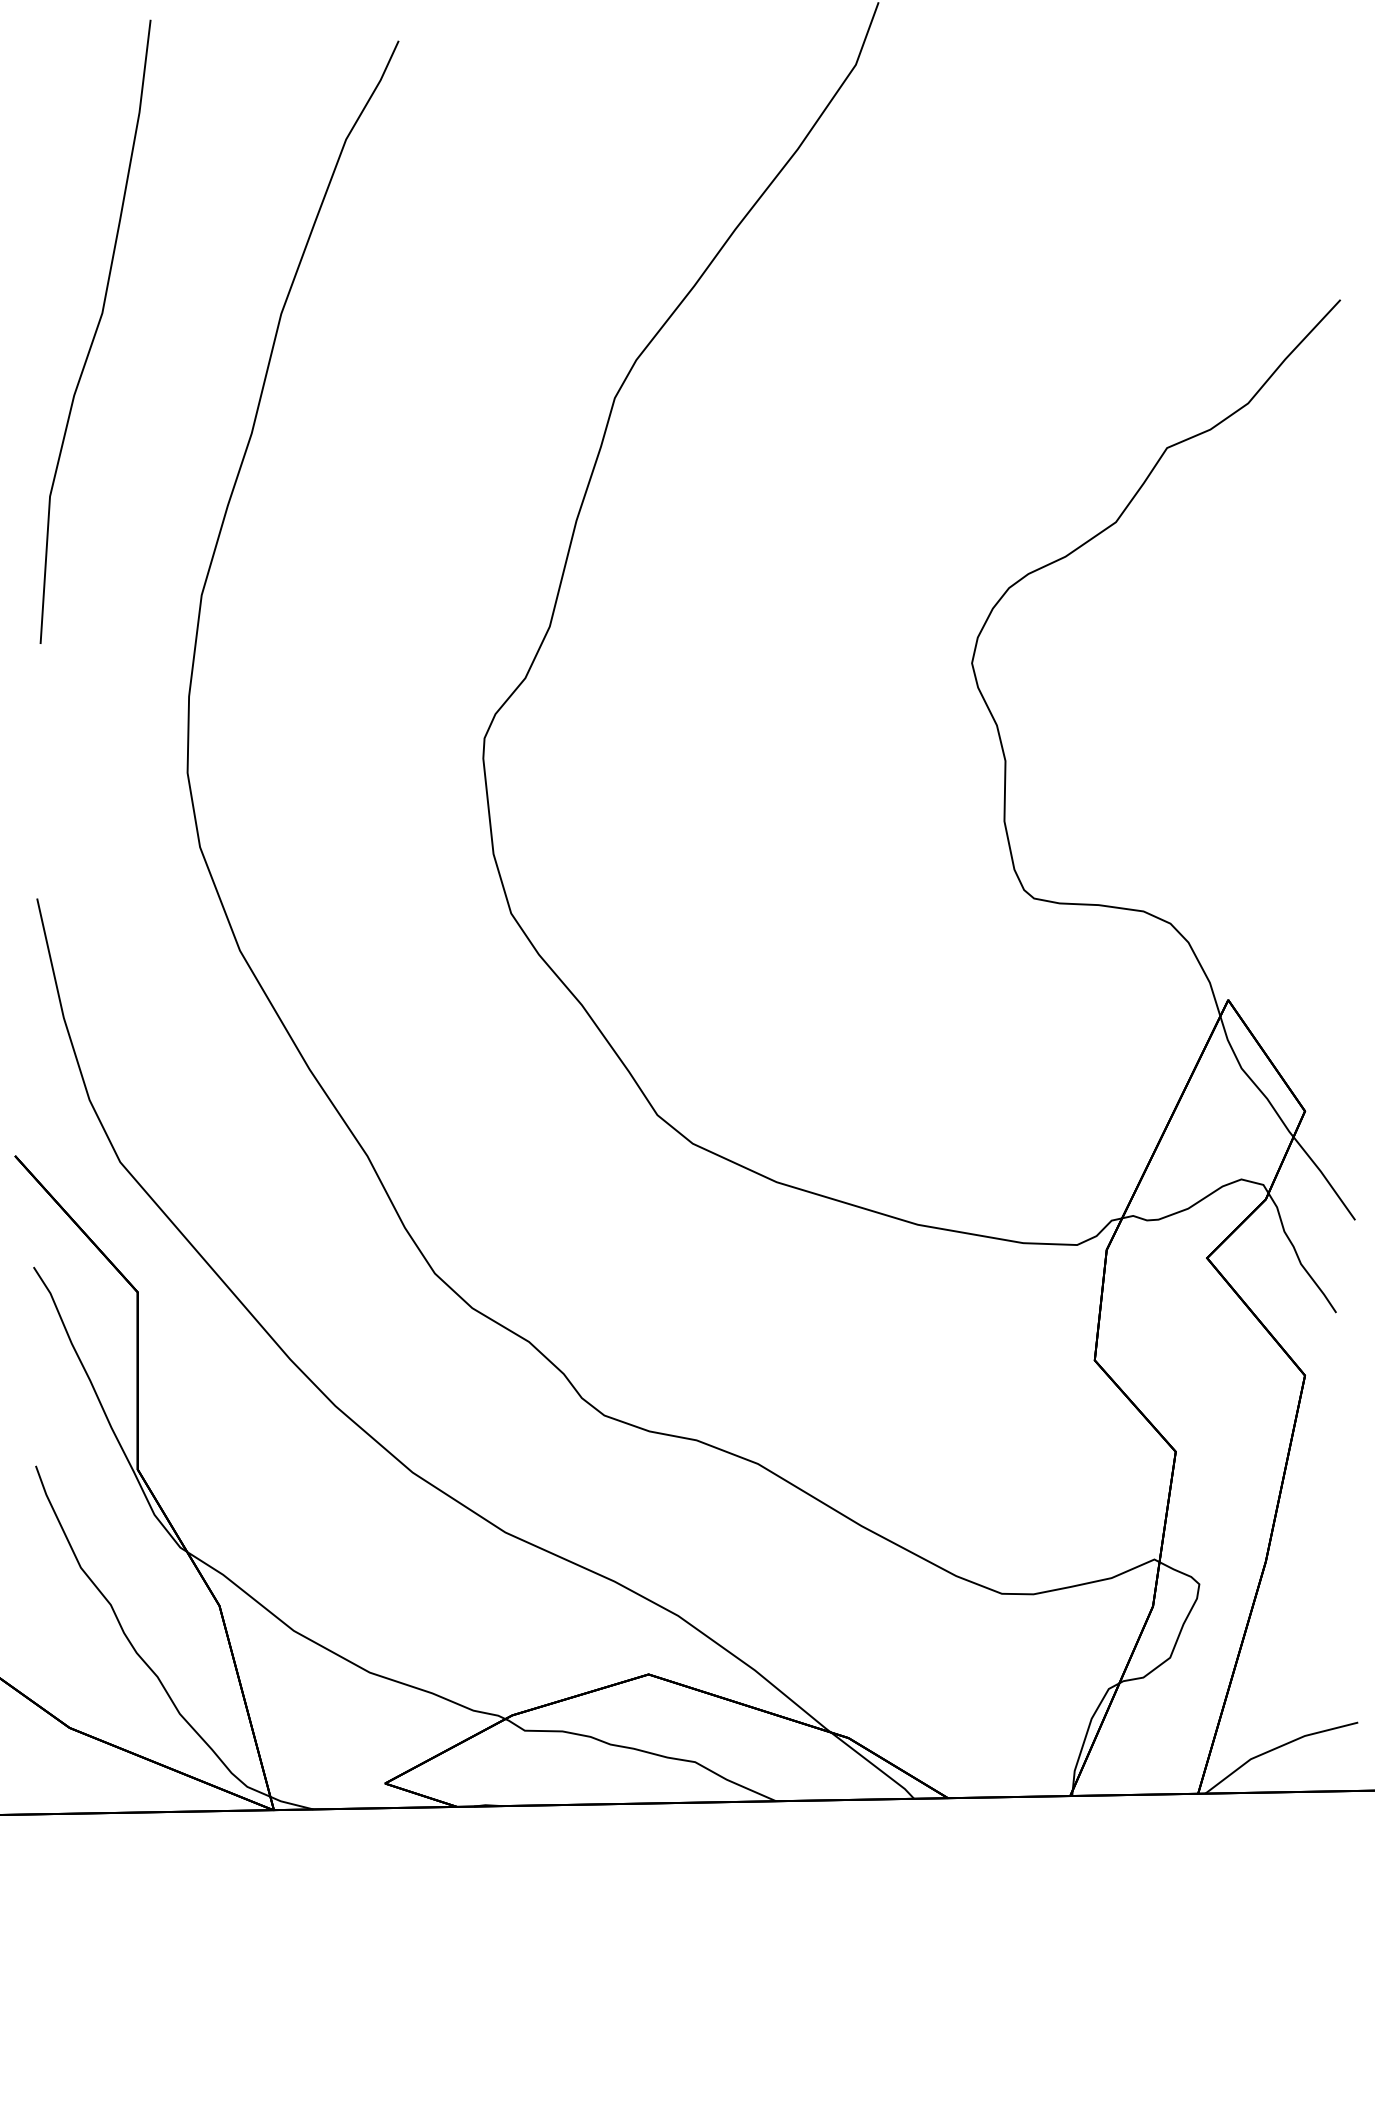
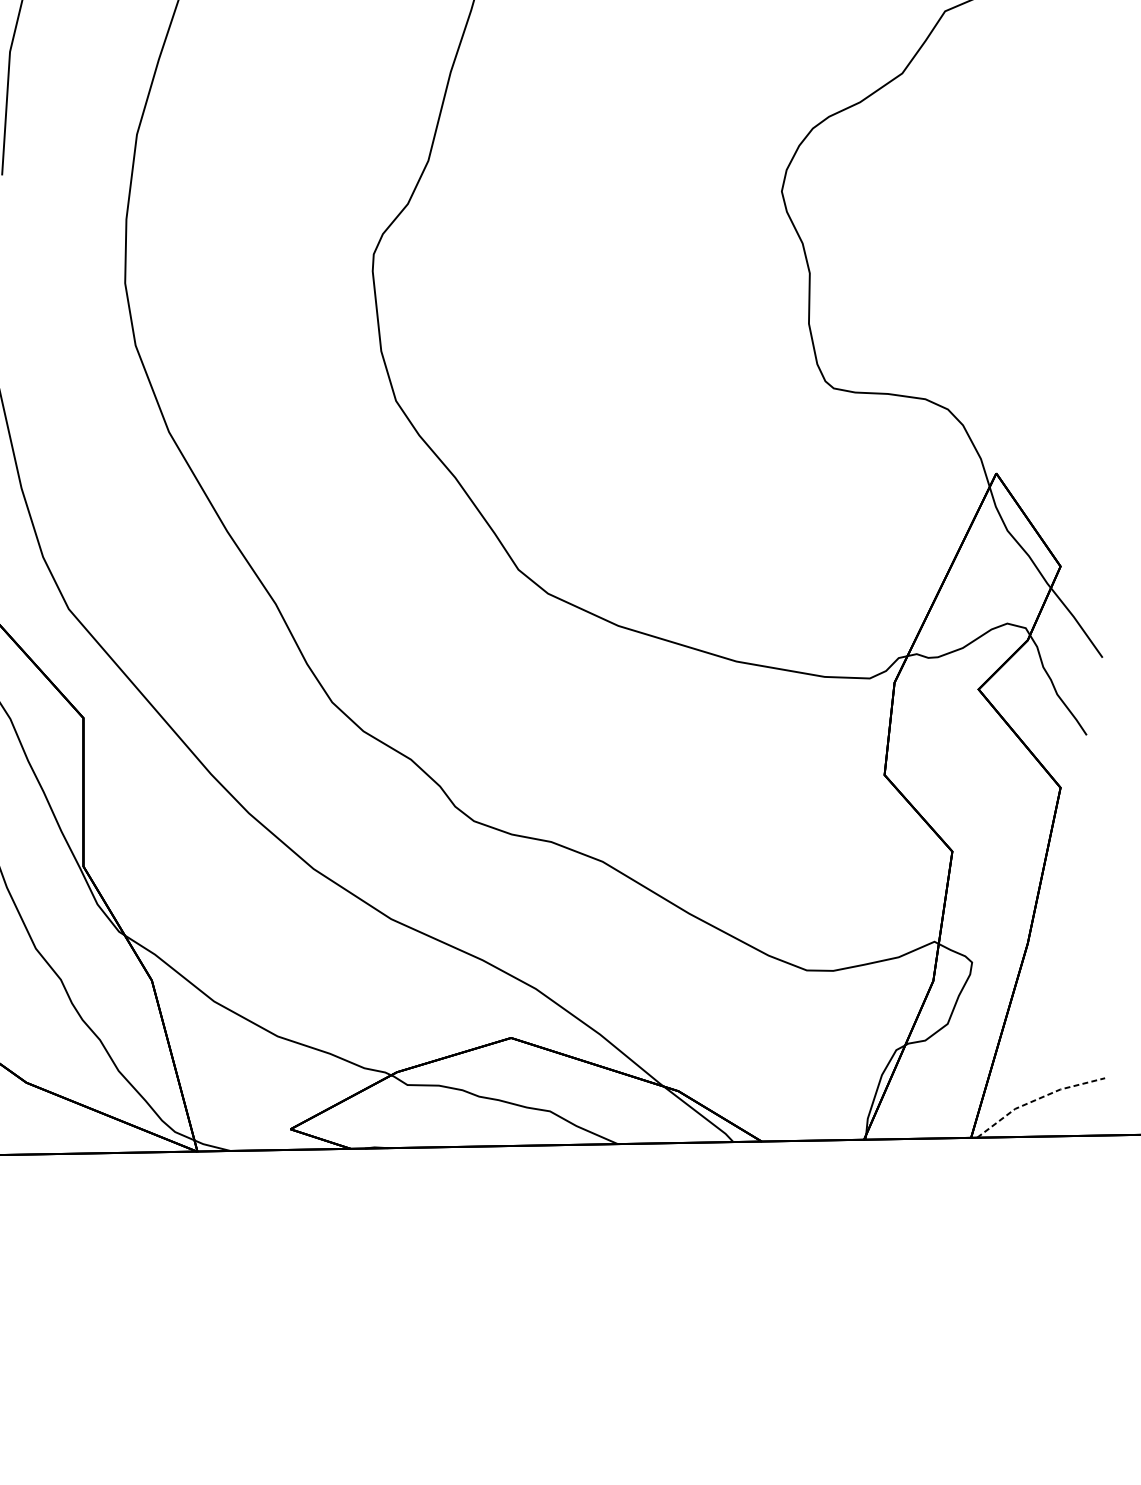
line: (1277, 1747) -> (1037, 1099), solid -> dashed

